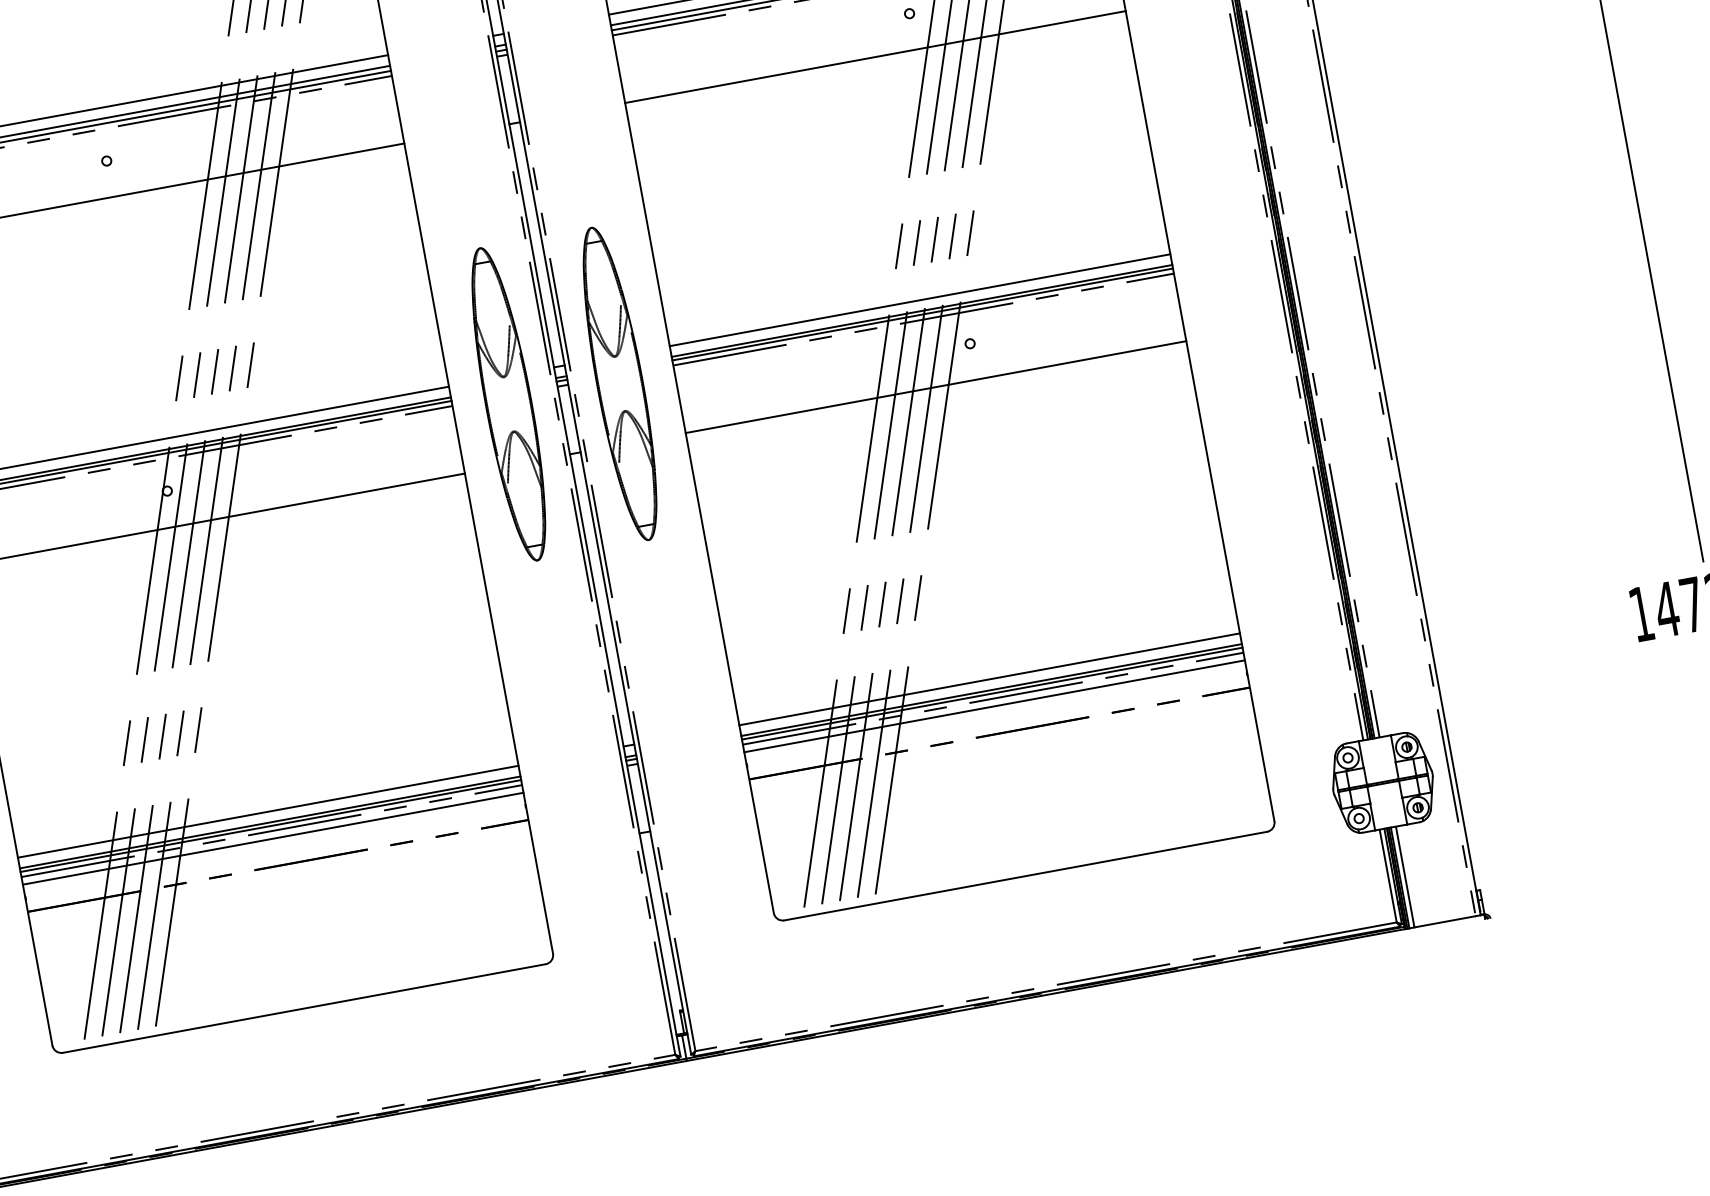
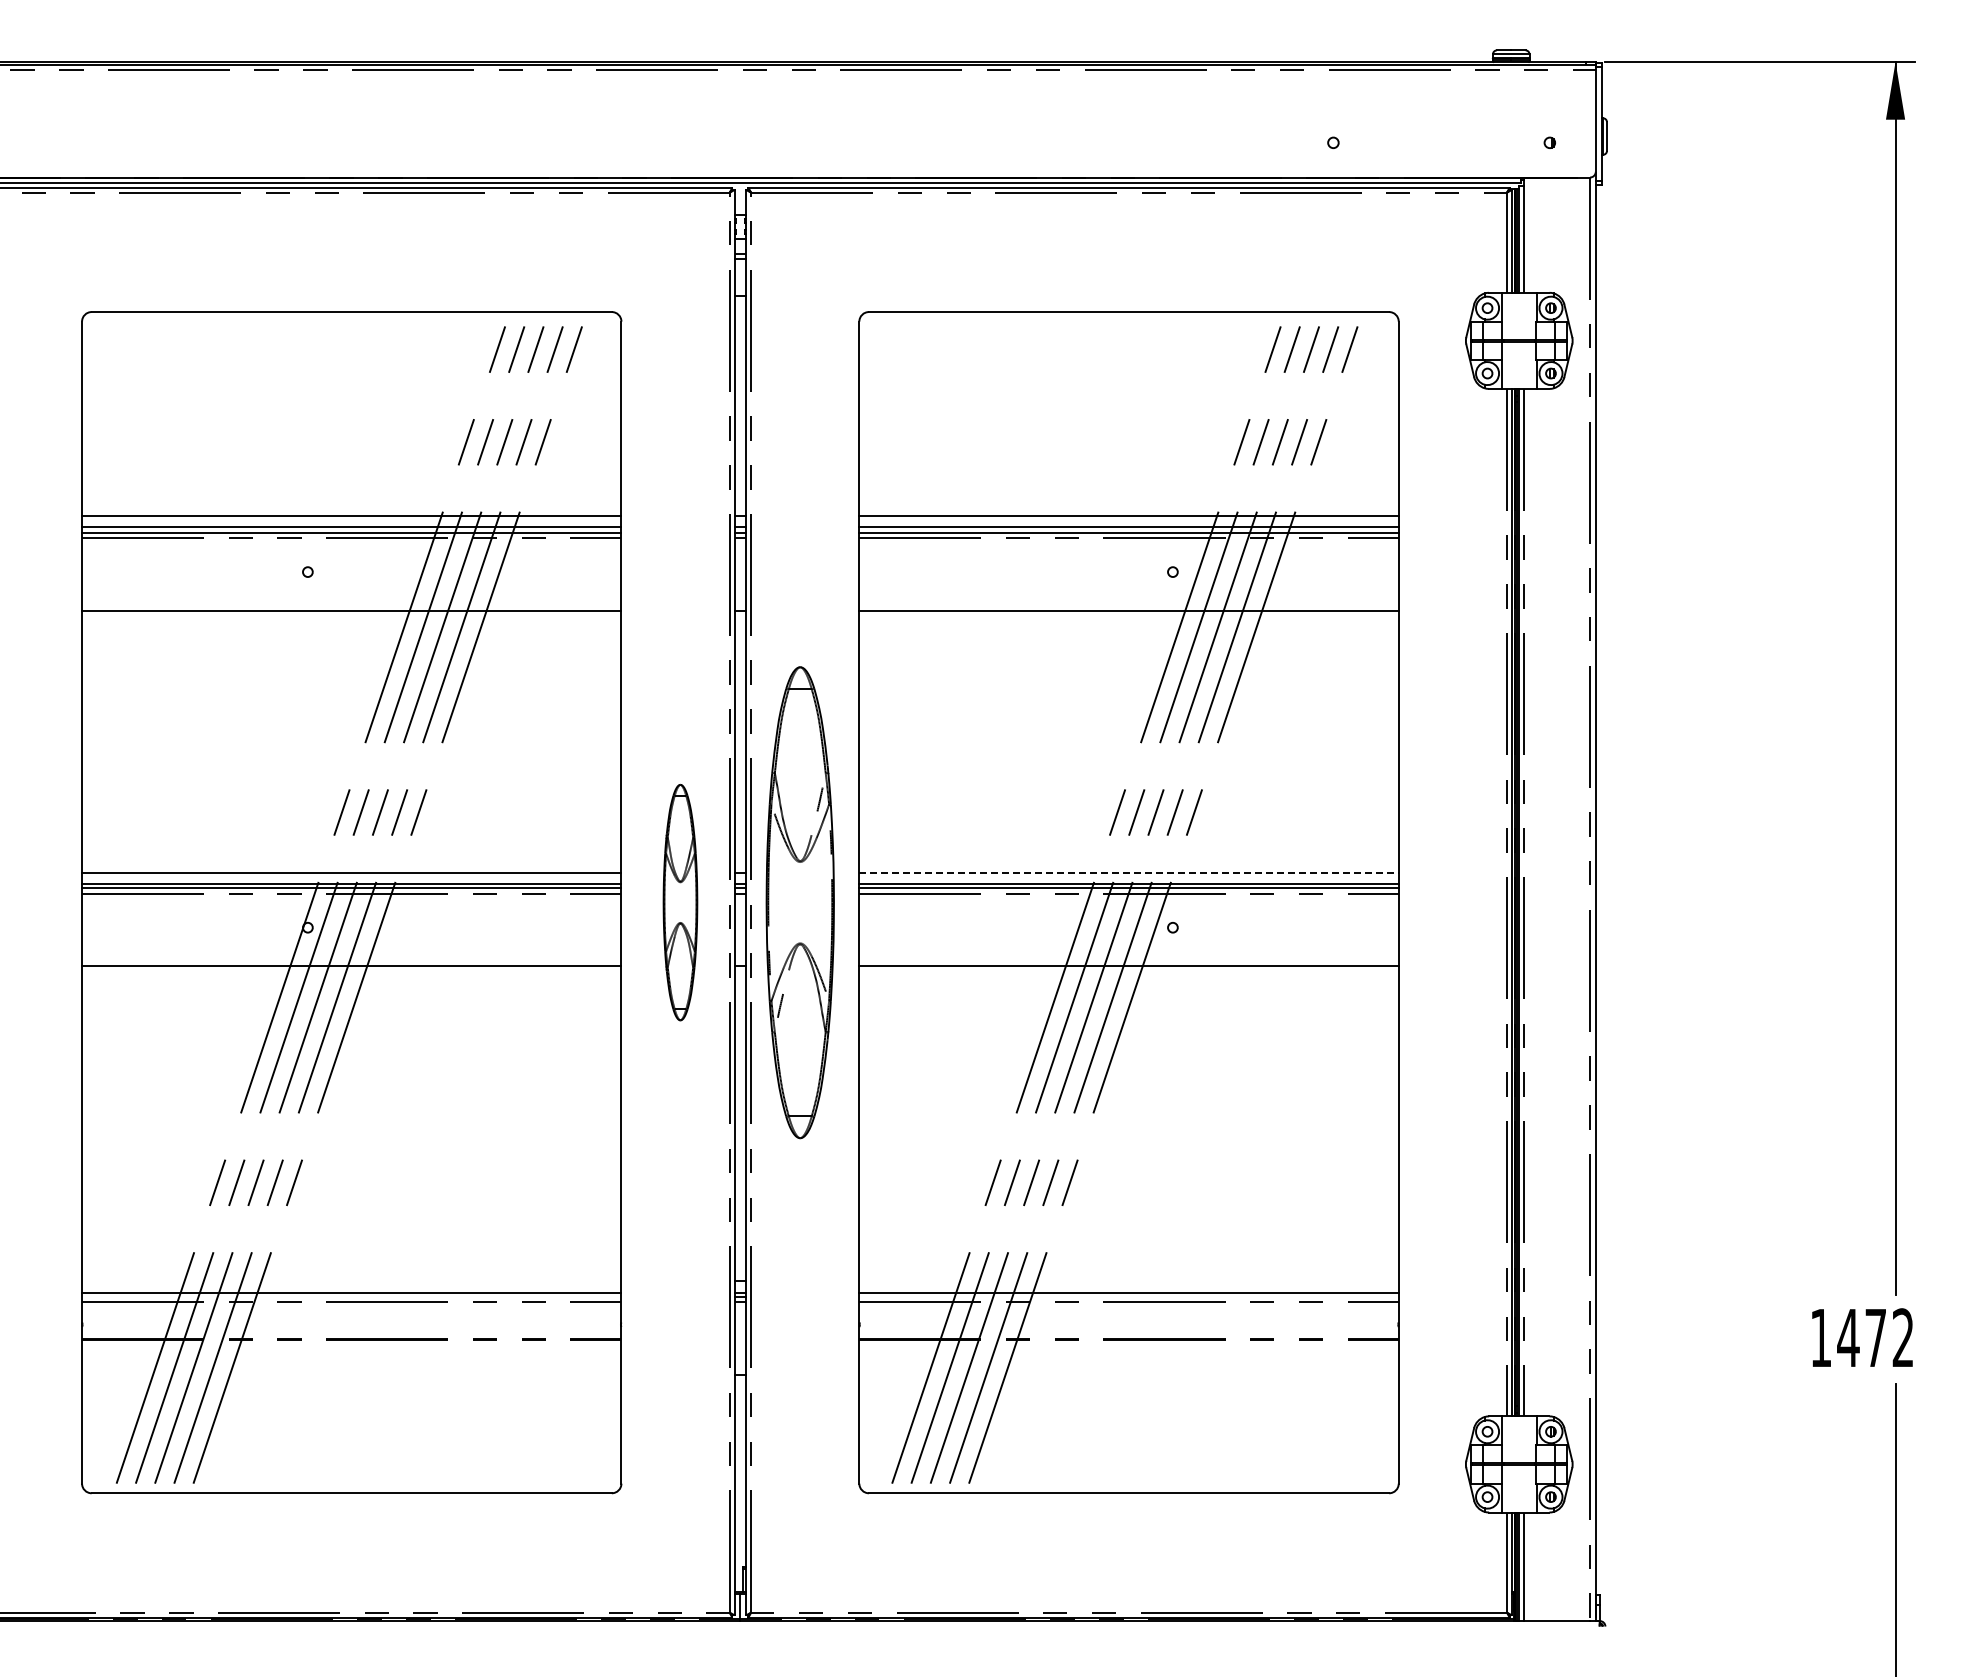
line: (920, 299) -> (1129, 872), solid -> dashed
part: (620, 383) -> (800, 902), size x1.4
part: (508, 404) -> (680, 902), size x0.7
line: (989, 679) -> (1128, 1281), removed
line: (991, 693) -> (1128, 1296), removed
line: (994, 706) -> (1128, 1310), removed
line: (268, 812) -> (351, 1281), removed
line: (270, 825) -> (351, 1296), removed
line: (272, 838) -> (351, 1310), removed

